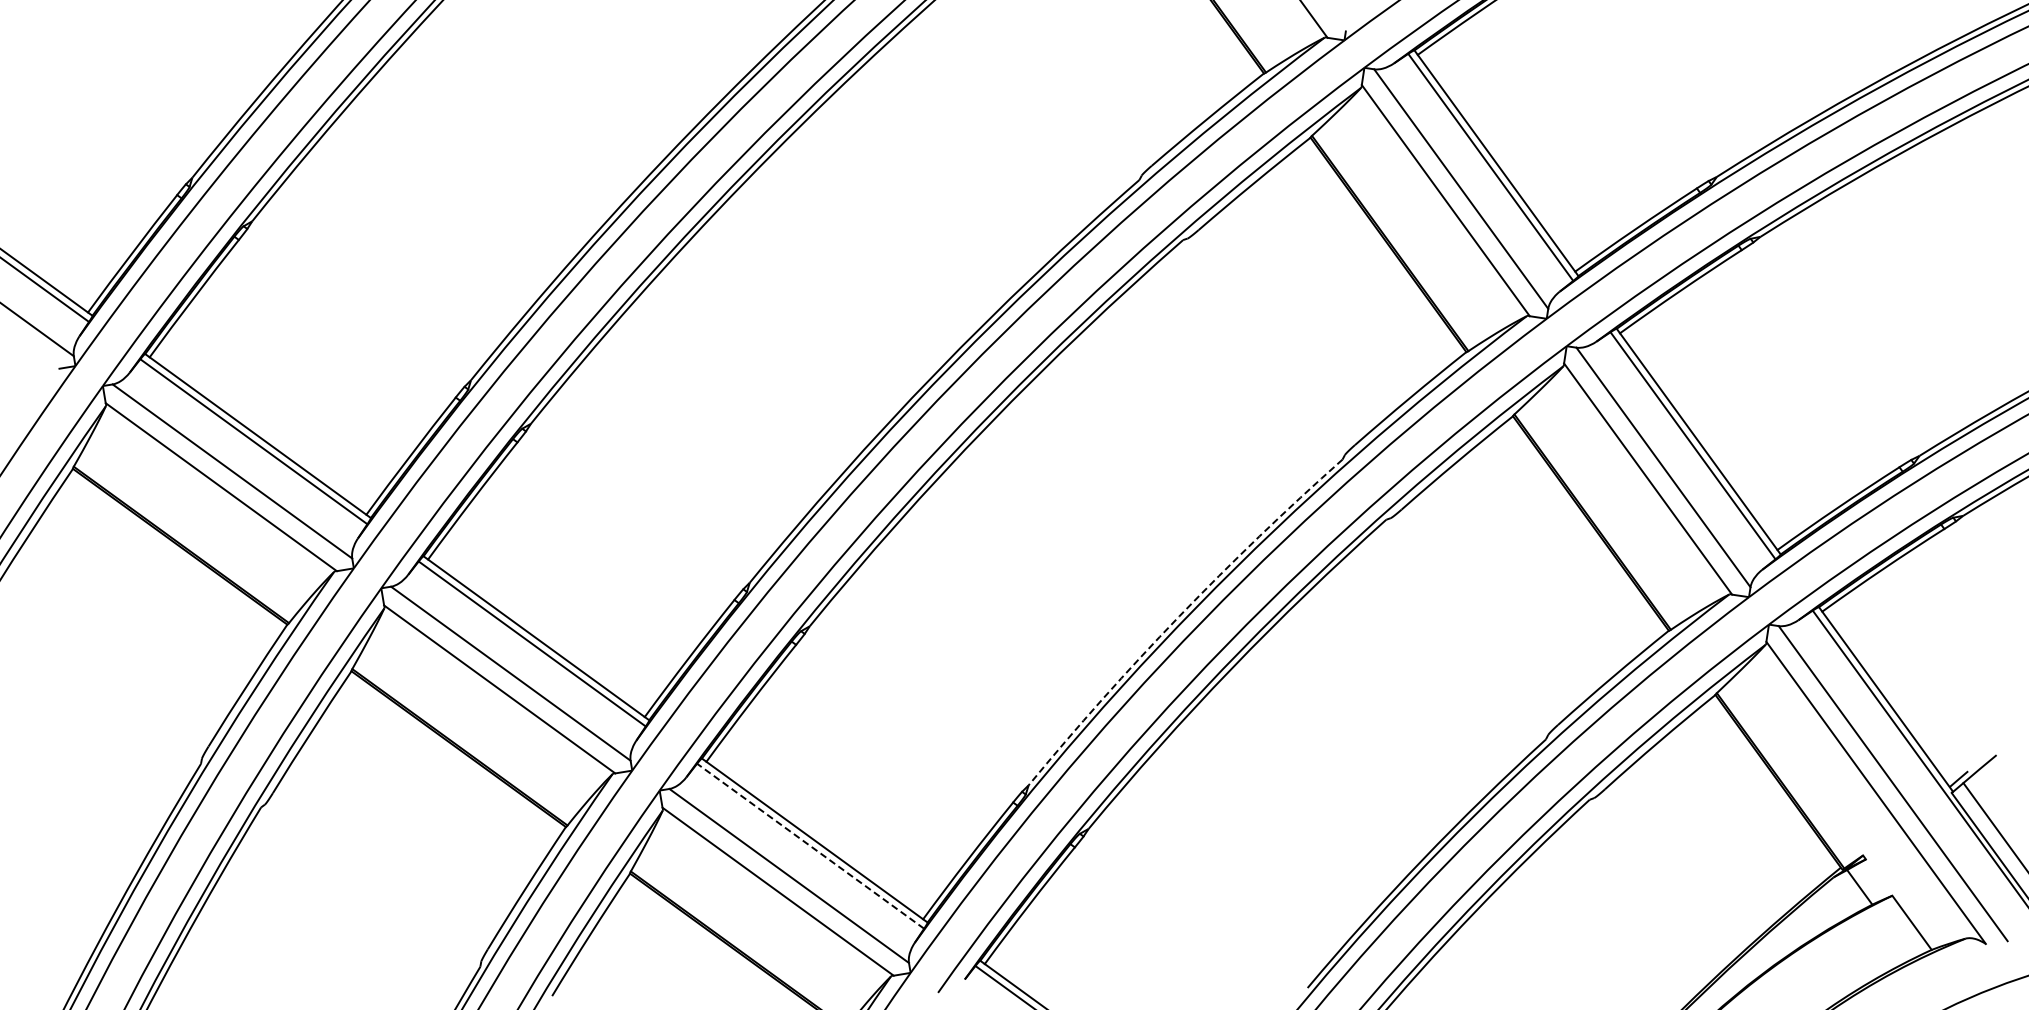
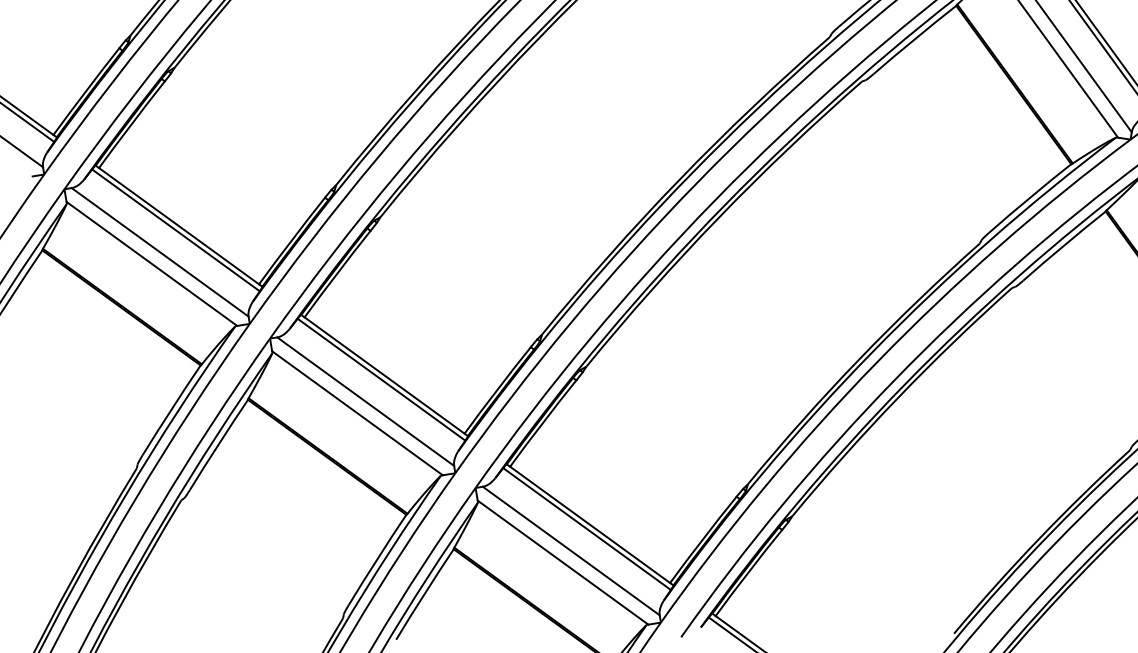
arc: (1179, 616) -> (859, 359), dashed -> solid
line: (810, 845) -> (586, 528), dashed -> solid

